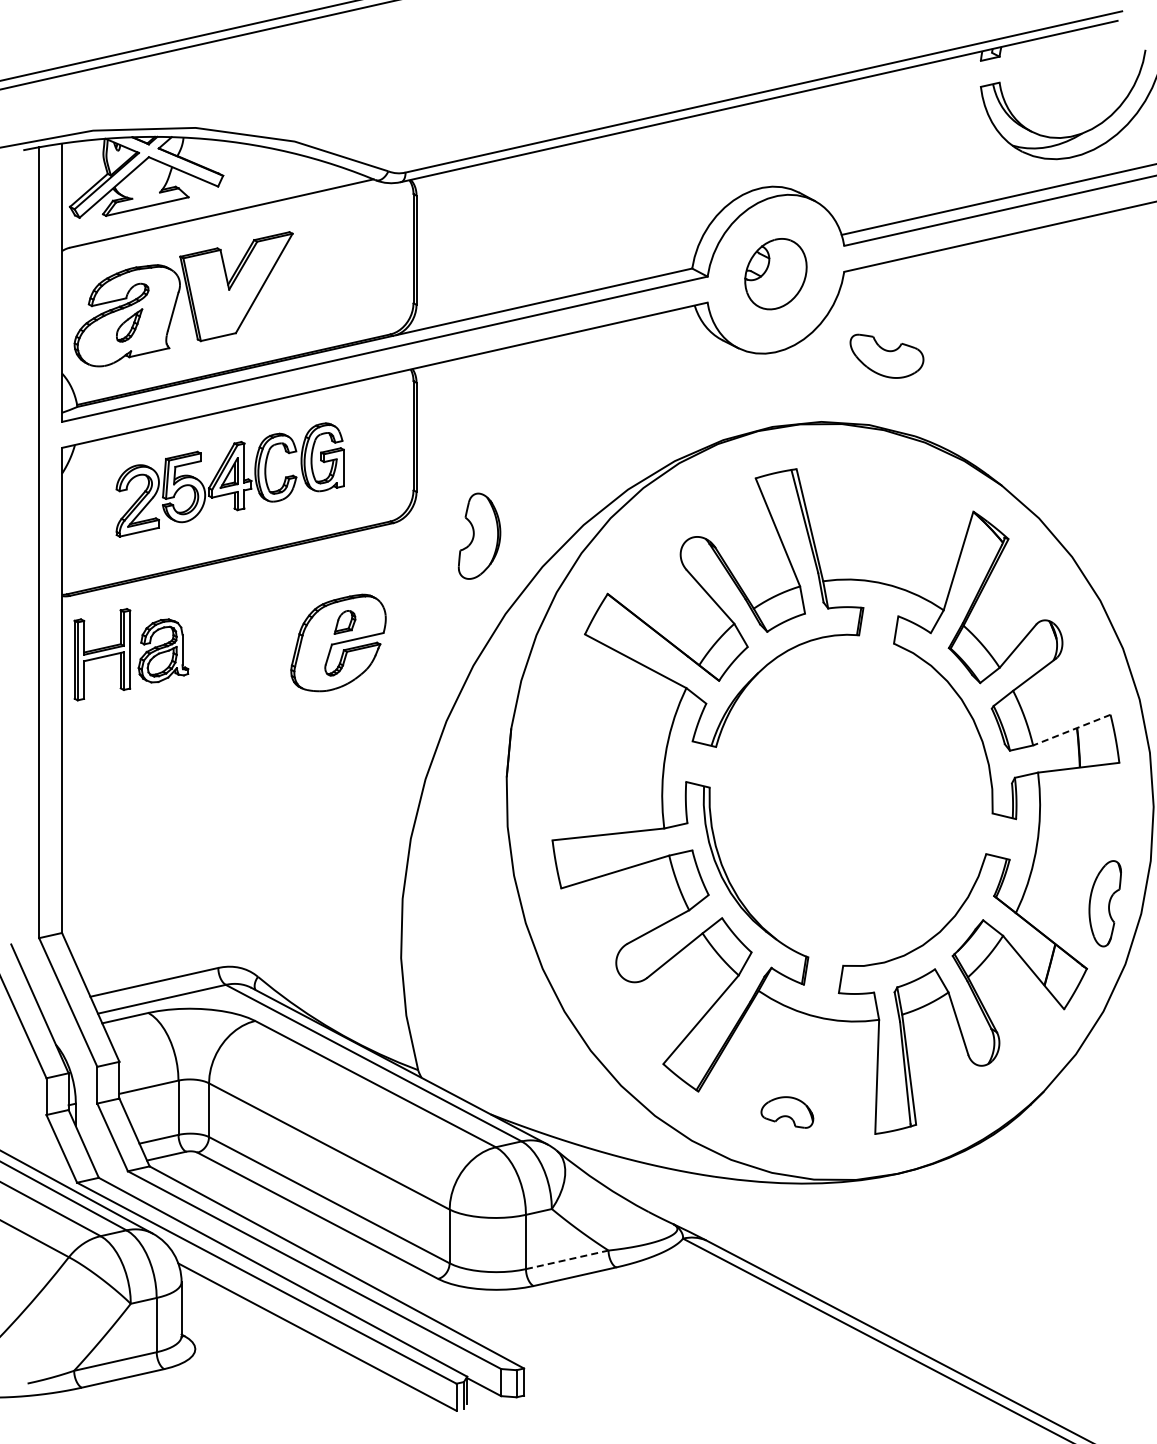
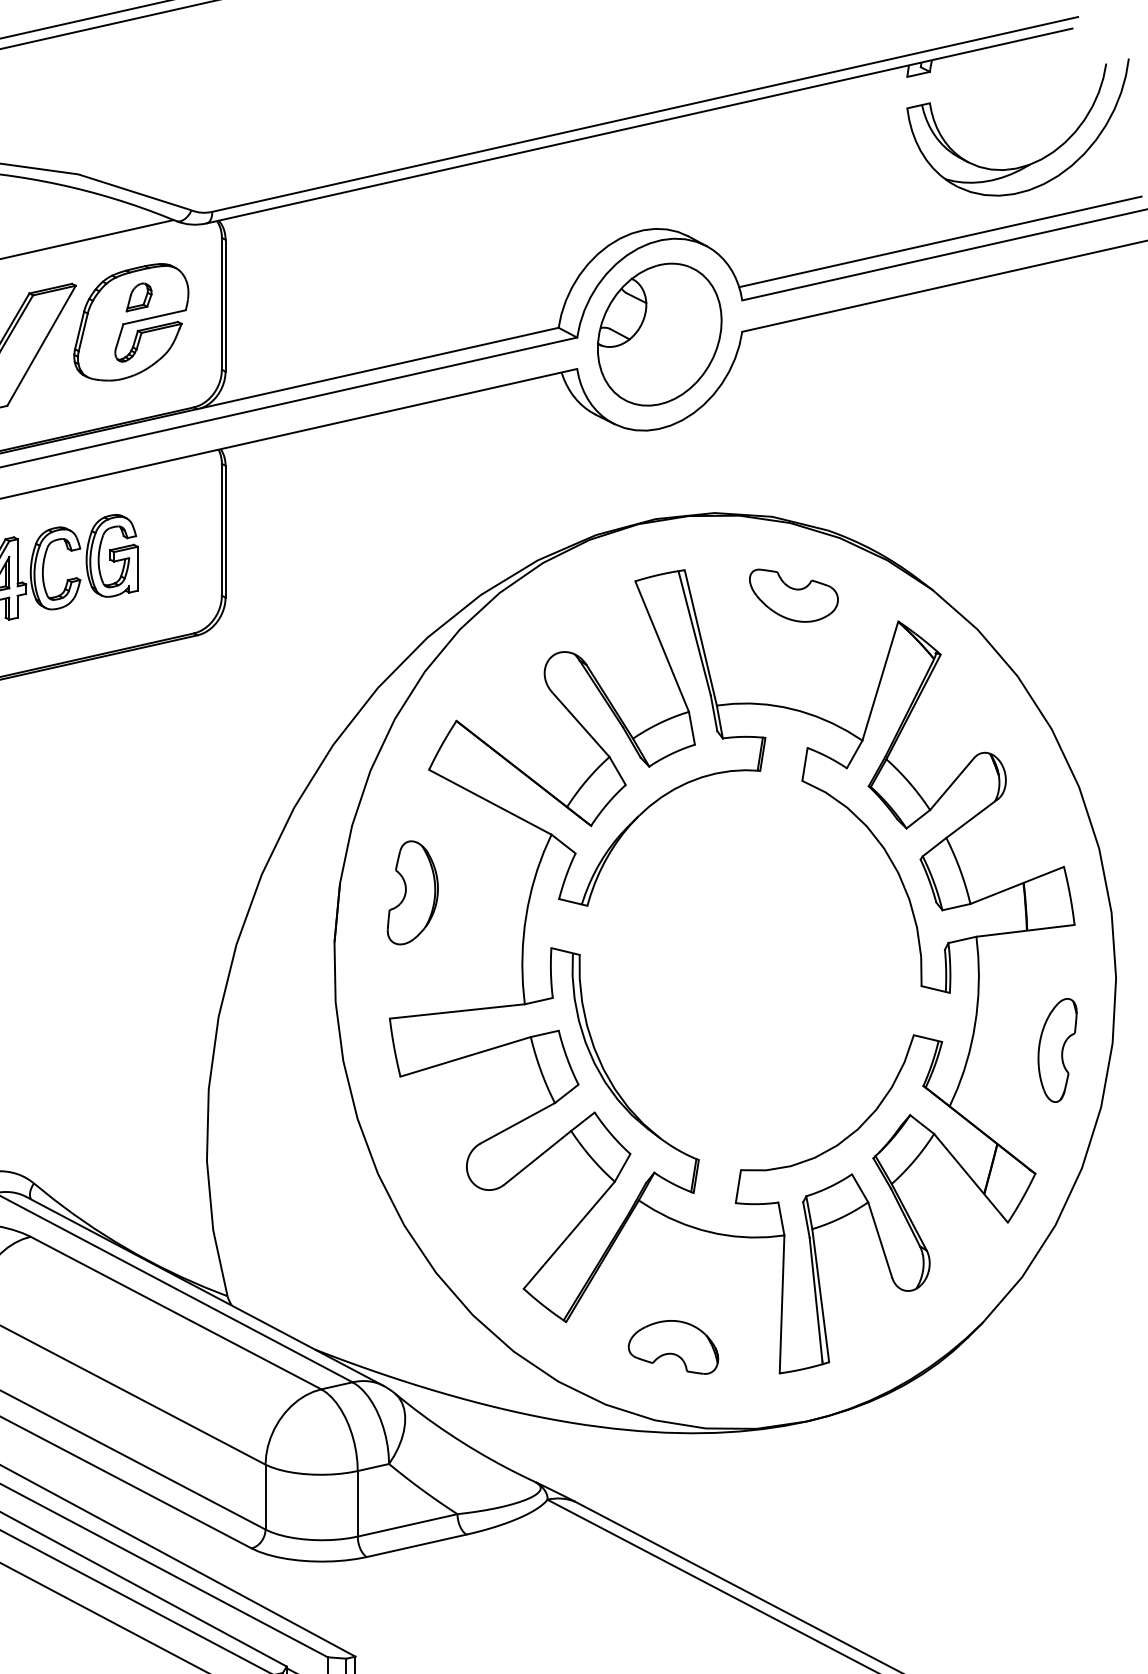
part: (775, 273) -> (659, 333), size x1.67
part: (886, 355) -> (793, 594), moved
part: (479, 535) -> (412, 891), moved
part: (338, 642) -> (131, 321), moved
line: (1071, 730) -> (1016, 885), dashed -> solid
part: (1104, 903) -> (1056, 1050), moved
part: (787, 1112) -> (673, 1347), size x1.43
line: (567, 1259) -> (407, 1524), dashed -> solid

